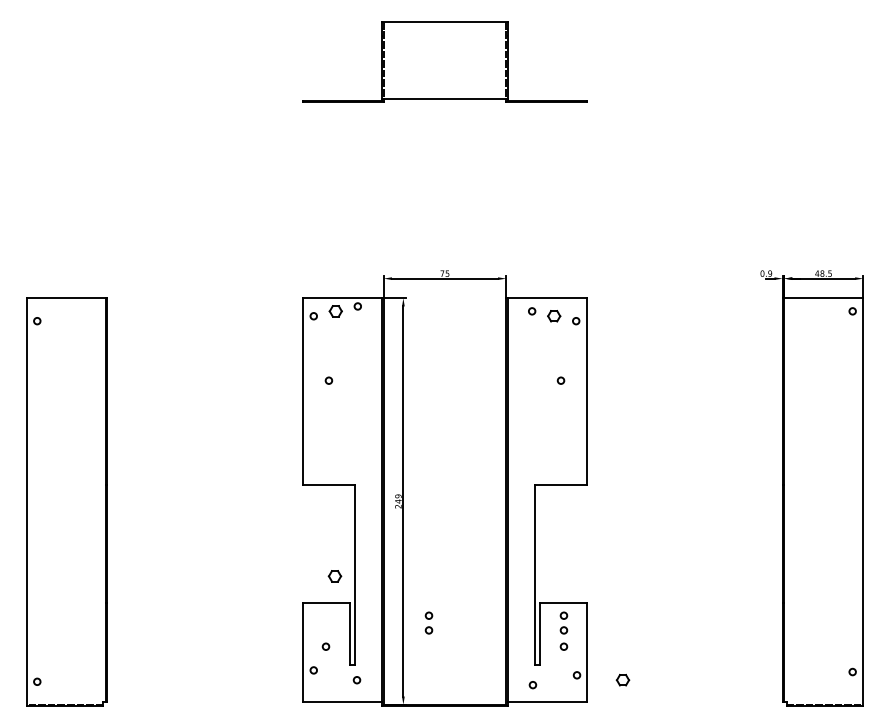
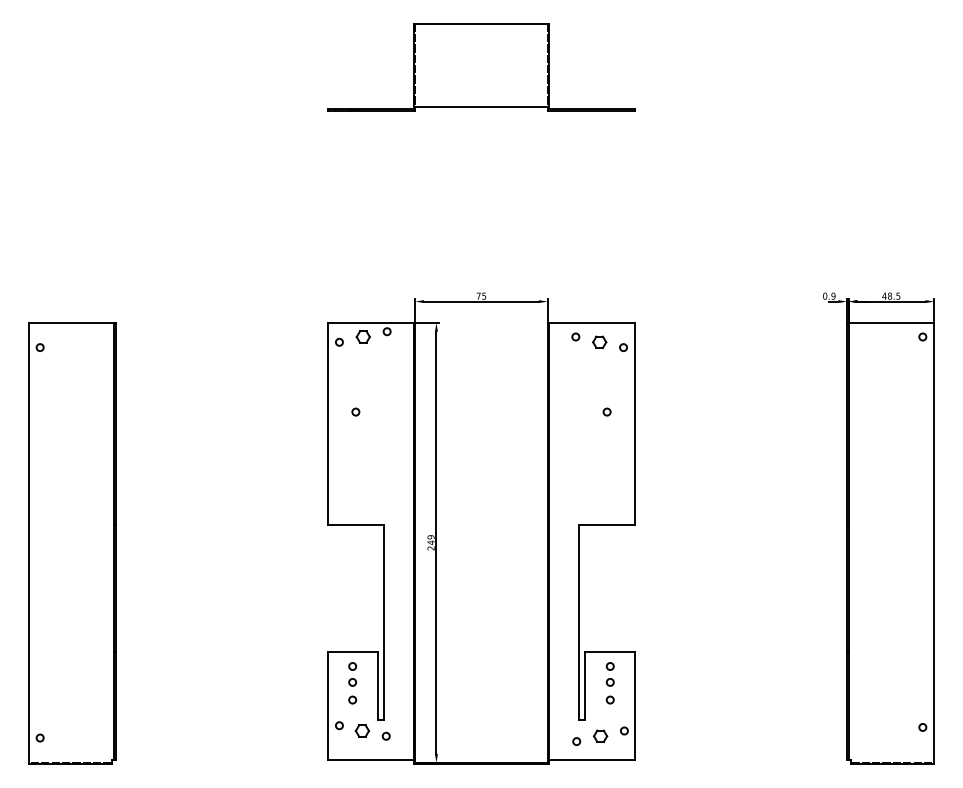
part: (334, 576) -> (361, 731), moved
part: (428, 622) -> (352, 673), moved
part: (622, 680) -> (600, 736), moved

